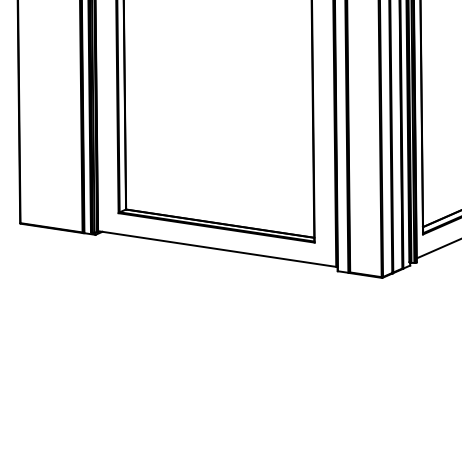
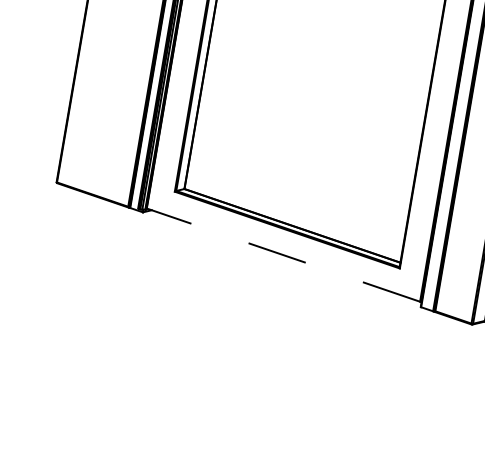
line: (216, 248) -> (282, 254), solid -> dashed

